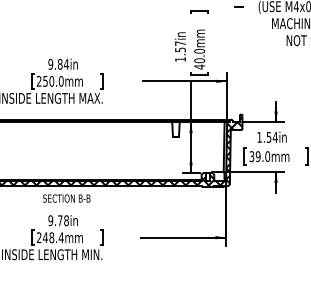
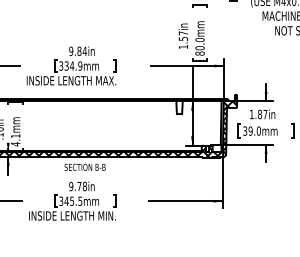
text: (199, 66) -> (199, 53), 40.0mm -> 80.0mm
text: (49, 80) -> (70, 65), 250.0mm -> 334.9mm
text: (271, 137) -> (262, 114), 1.54in -> 1.87in
text: (49, 236) -> (70, 200), 248.4mm -> 345.5mm

